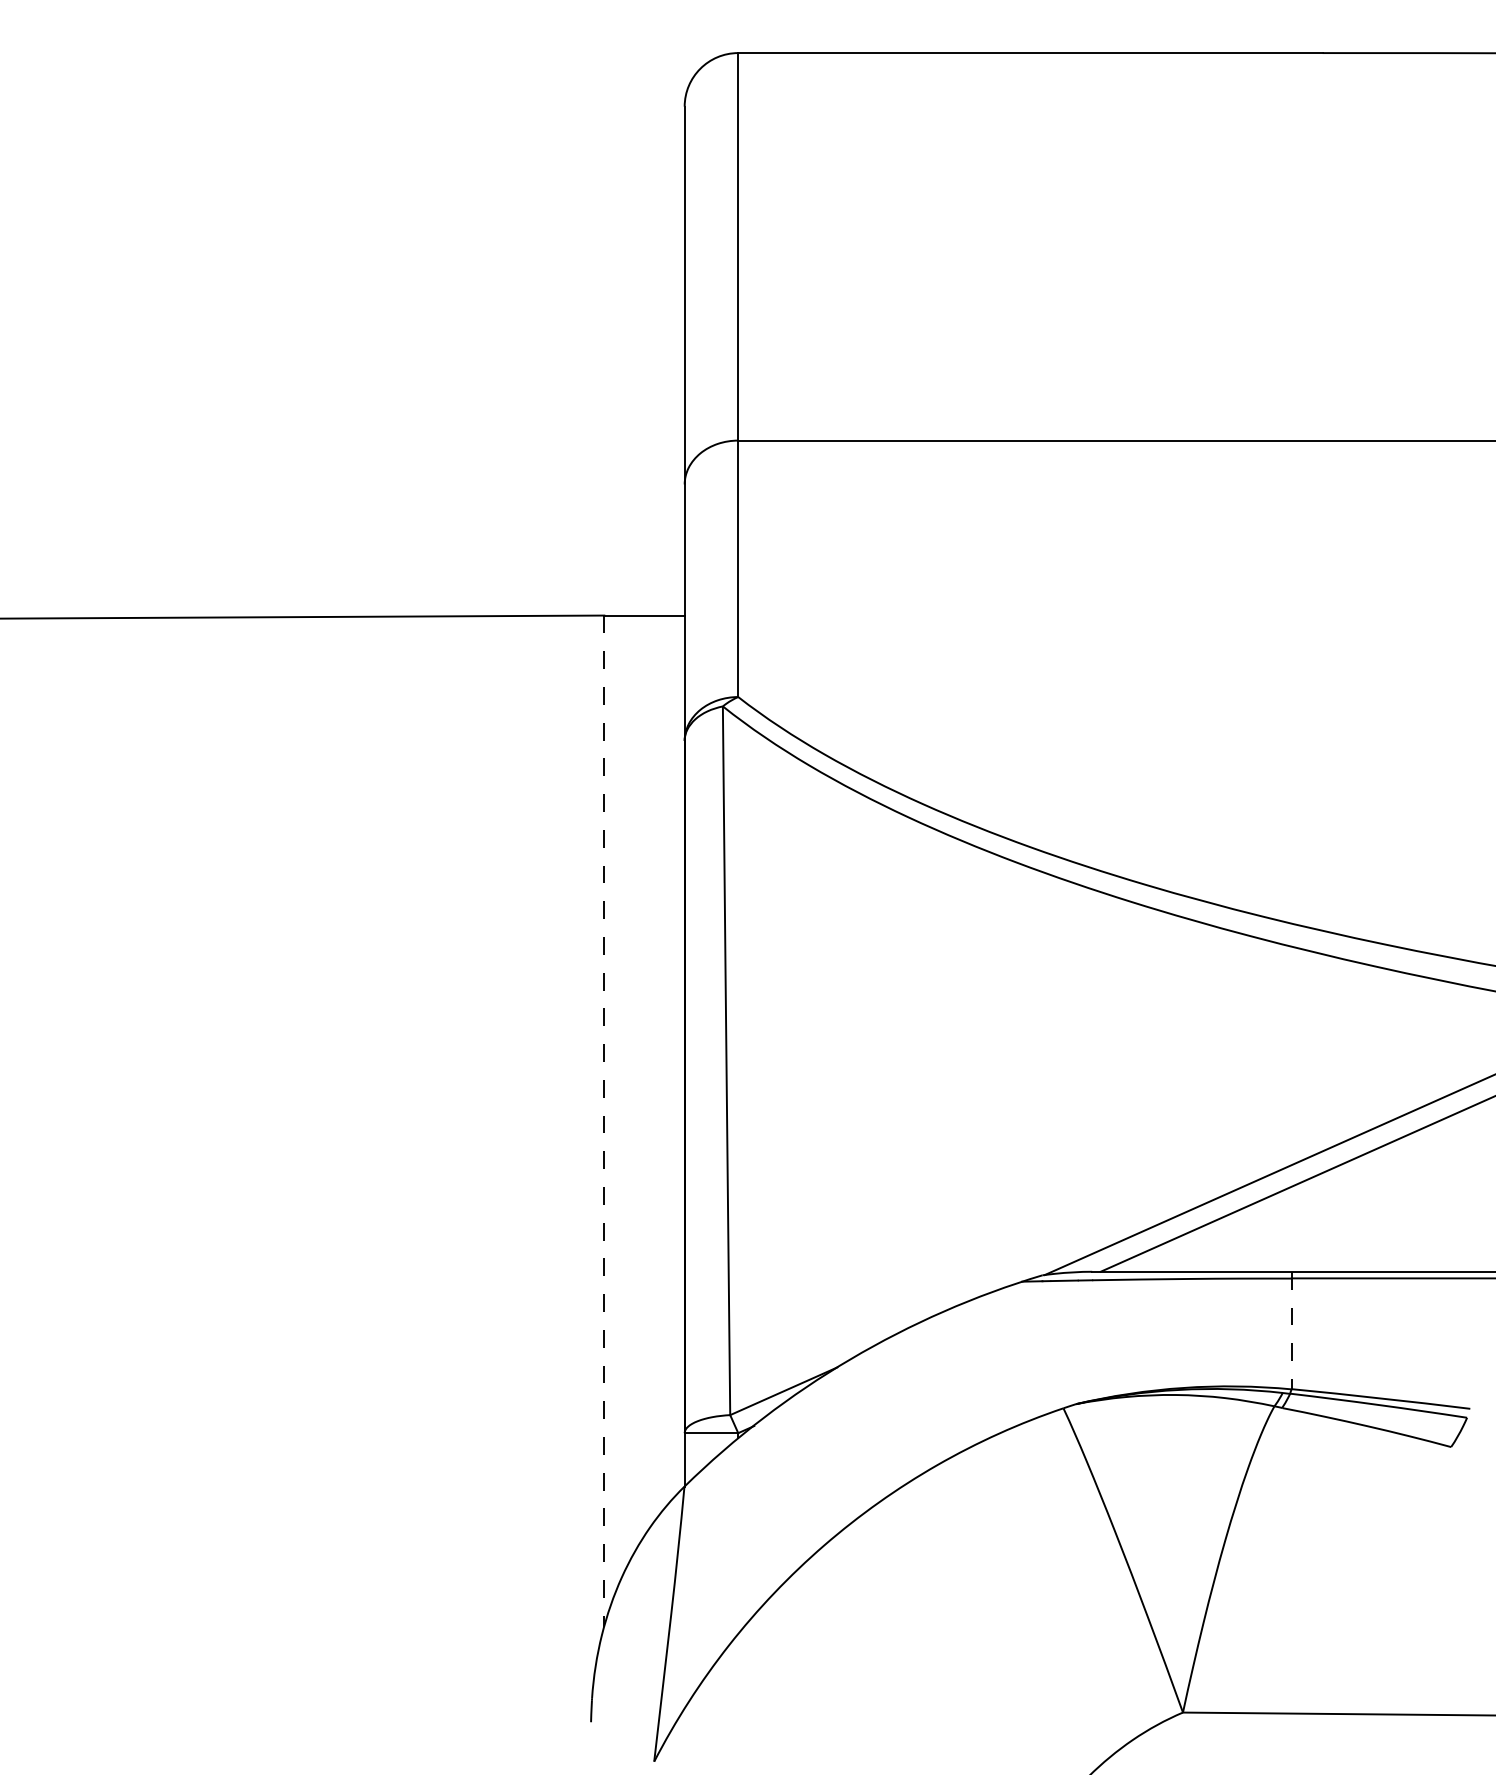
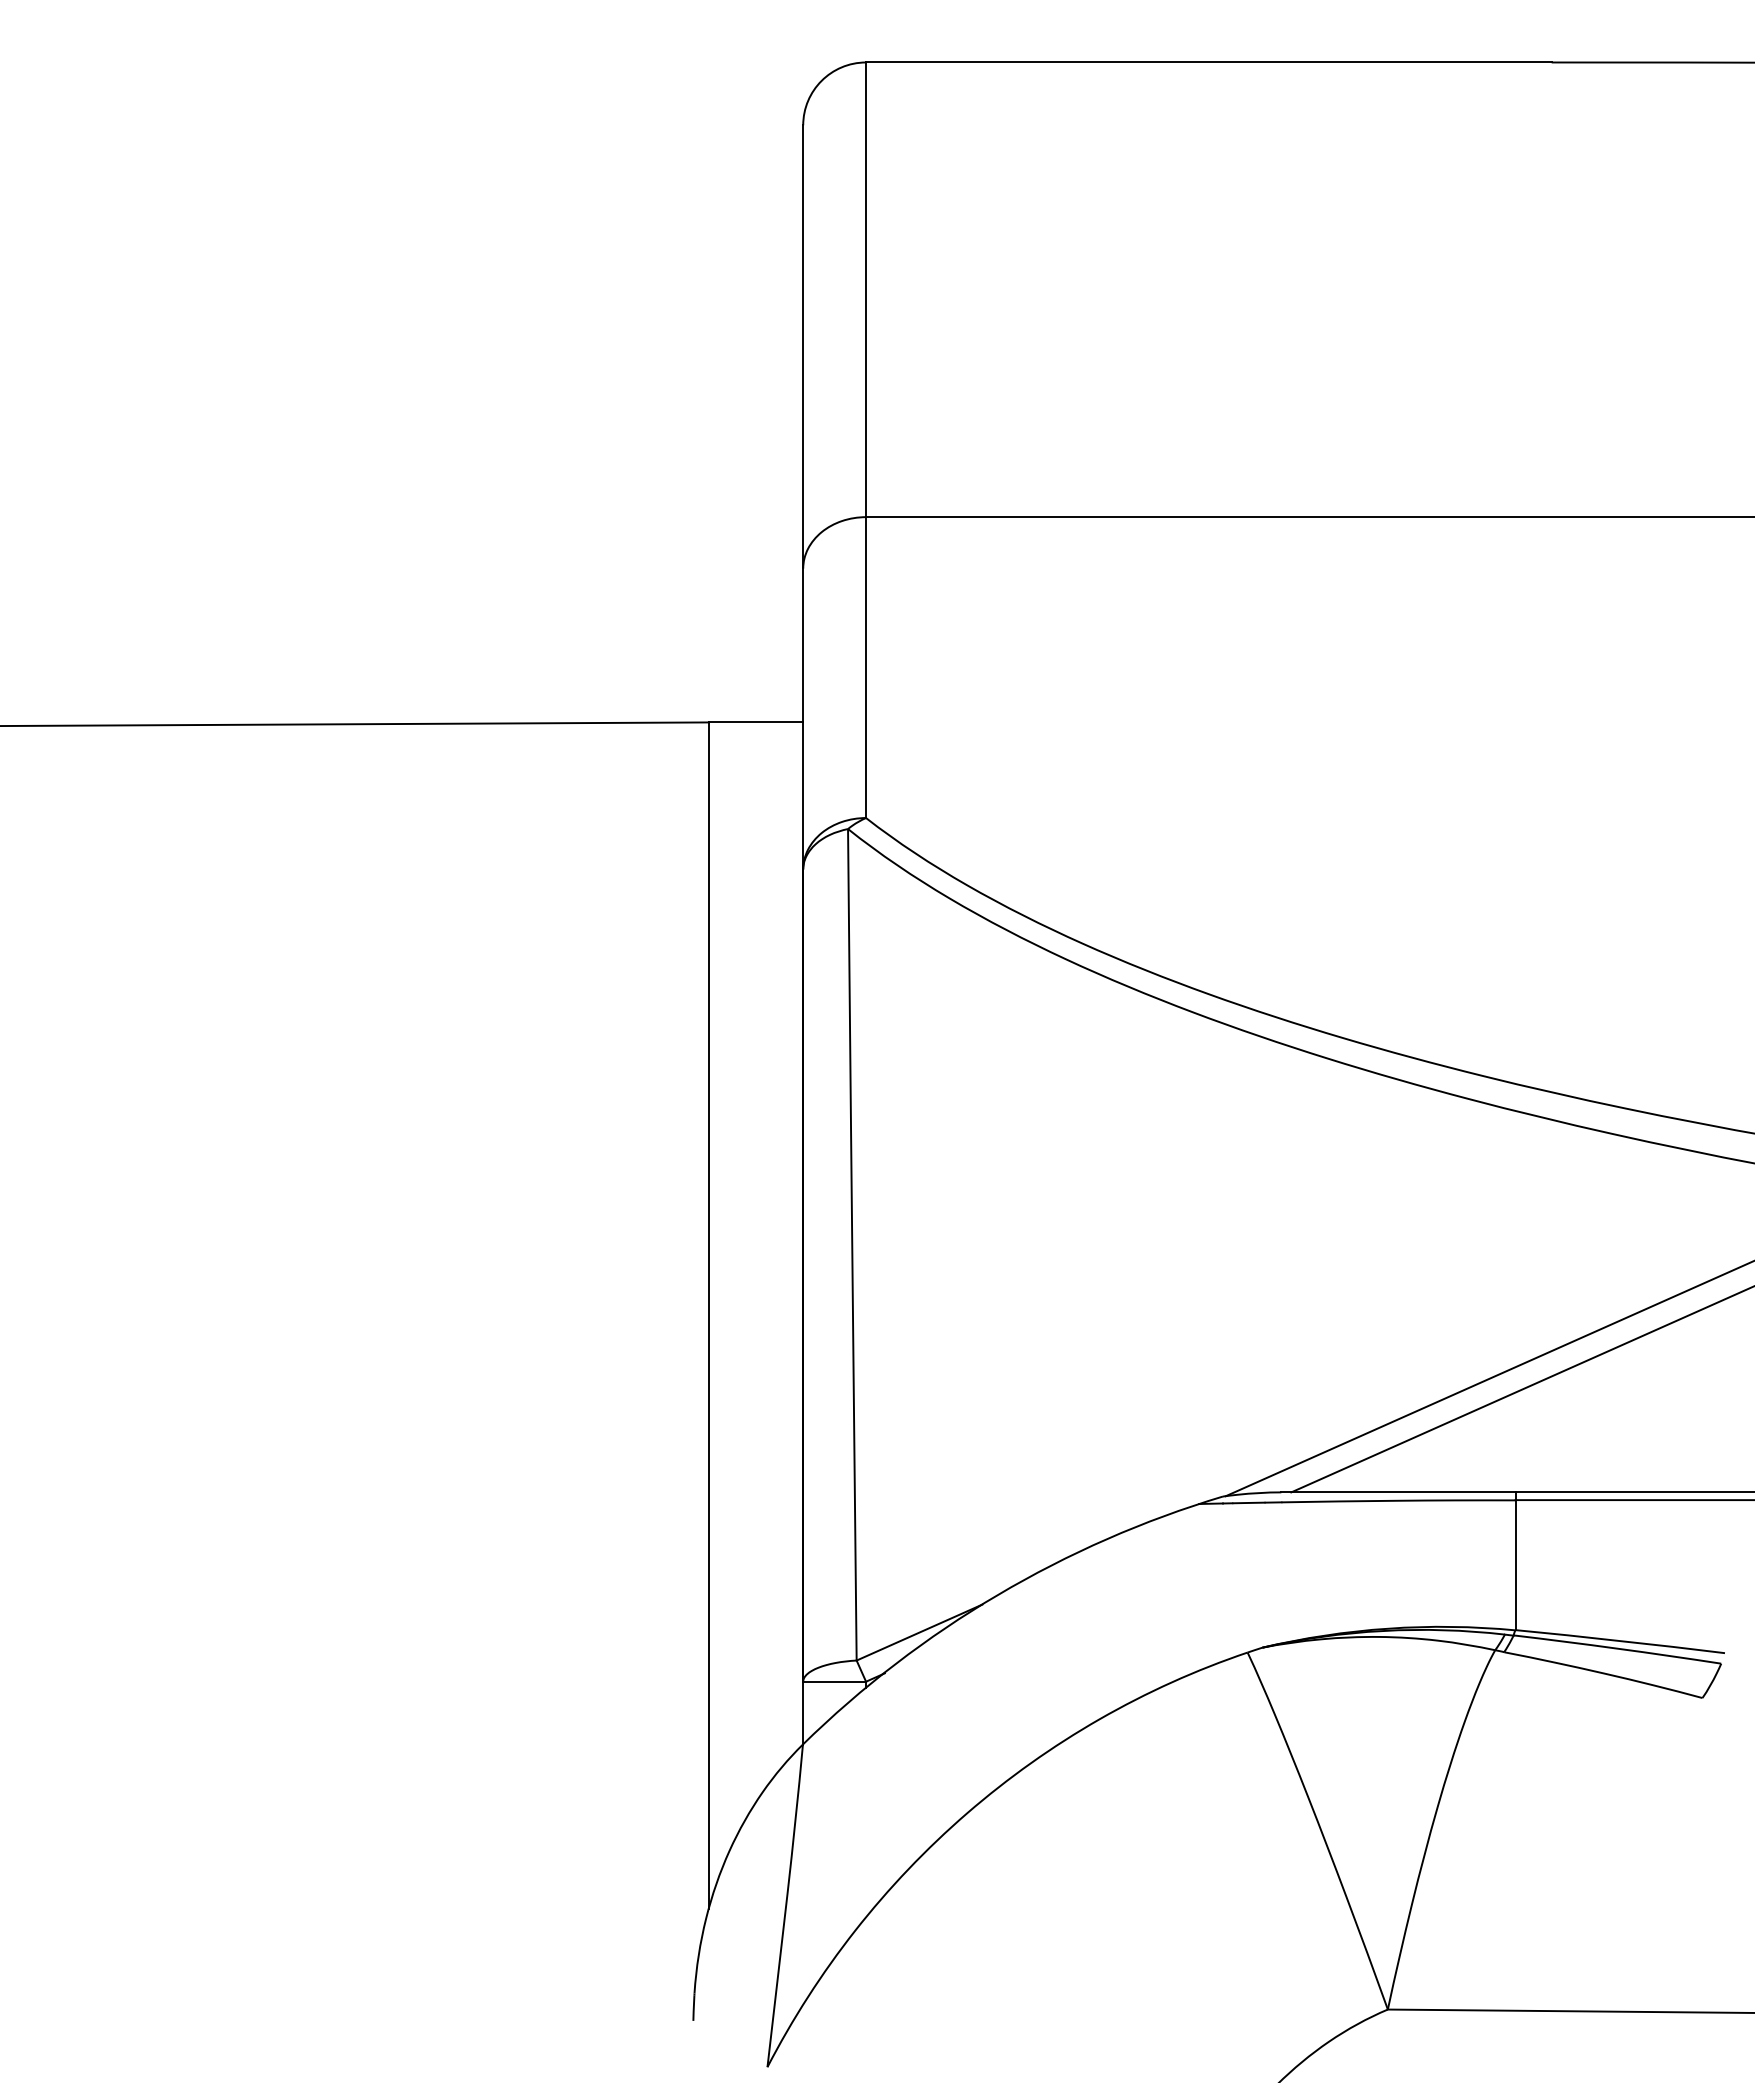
line: (603, 1121) -> (708, 1316), dashed -> solid
line: (1291, 1330) -> (1515, 1561), dashed -> solid

